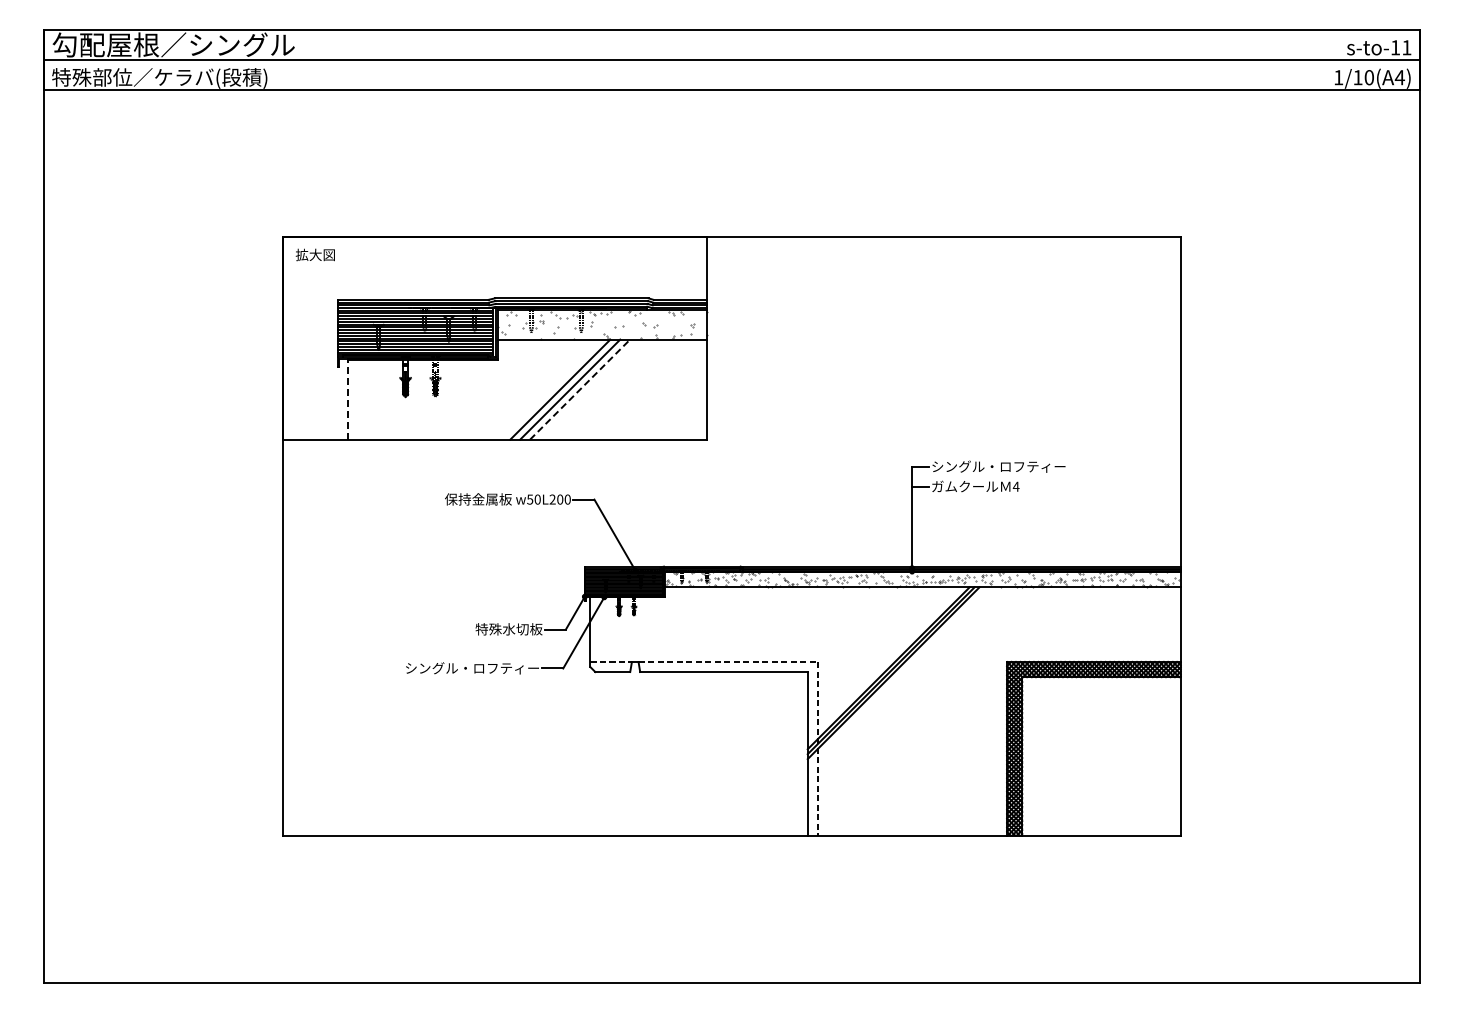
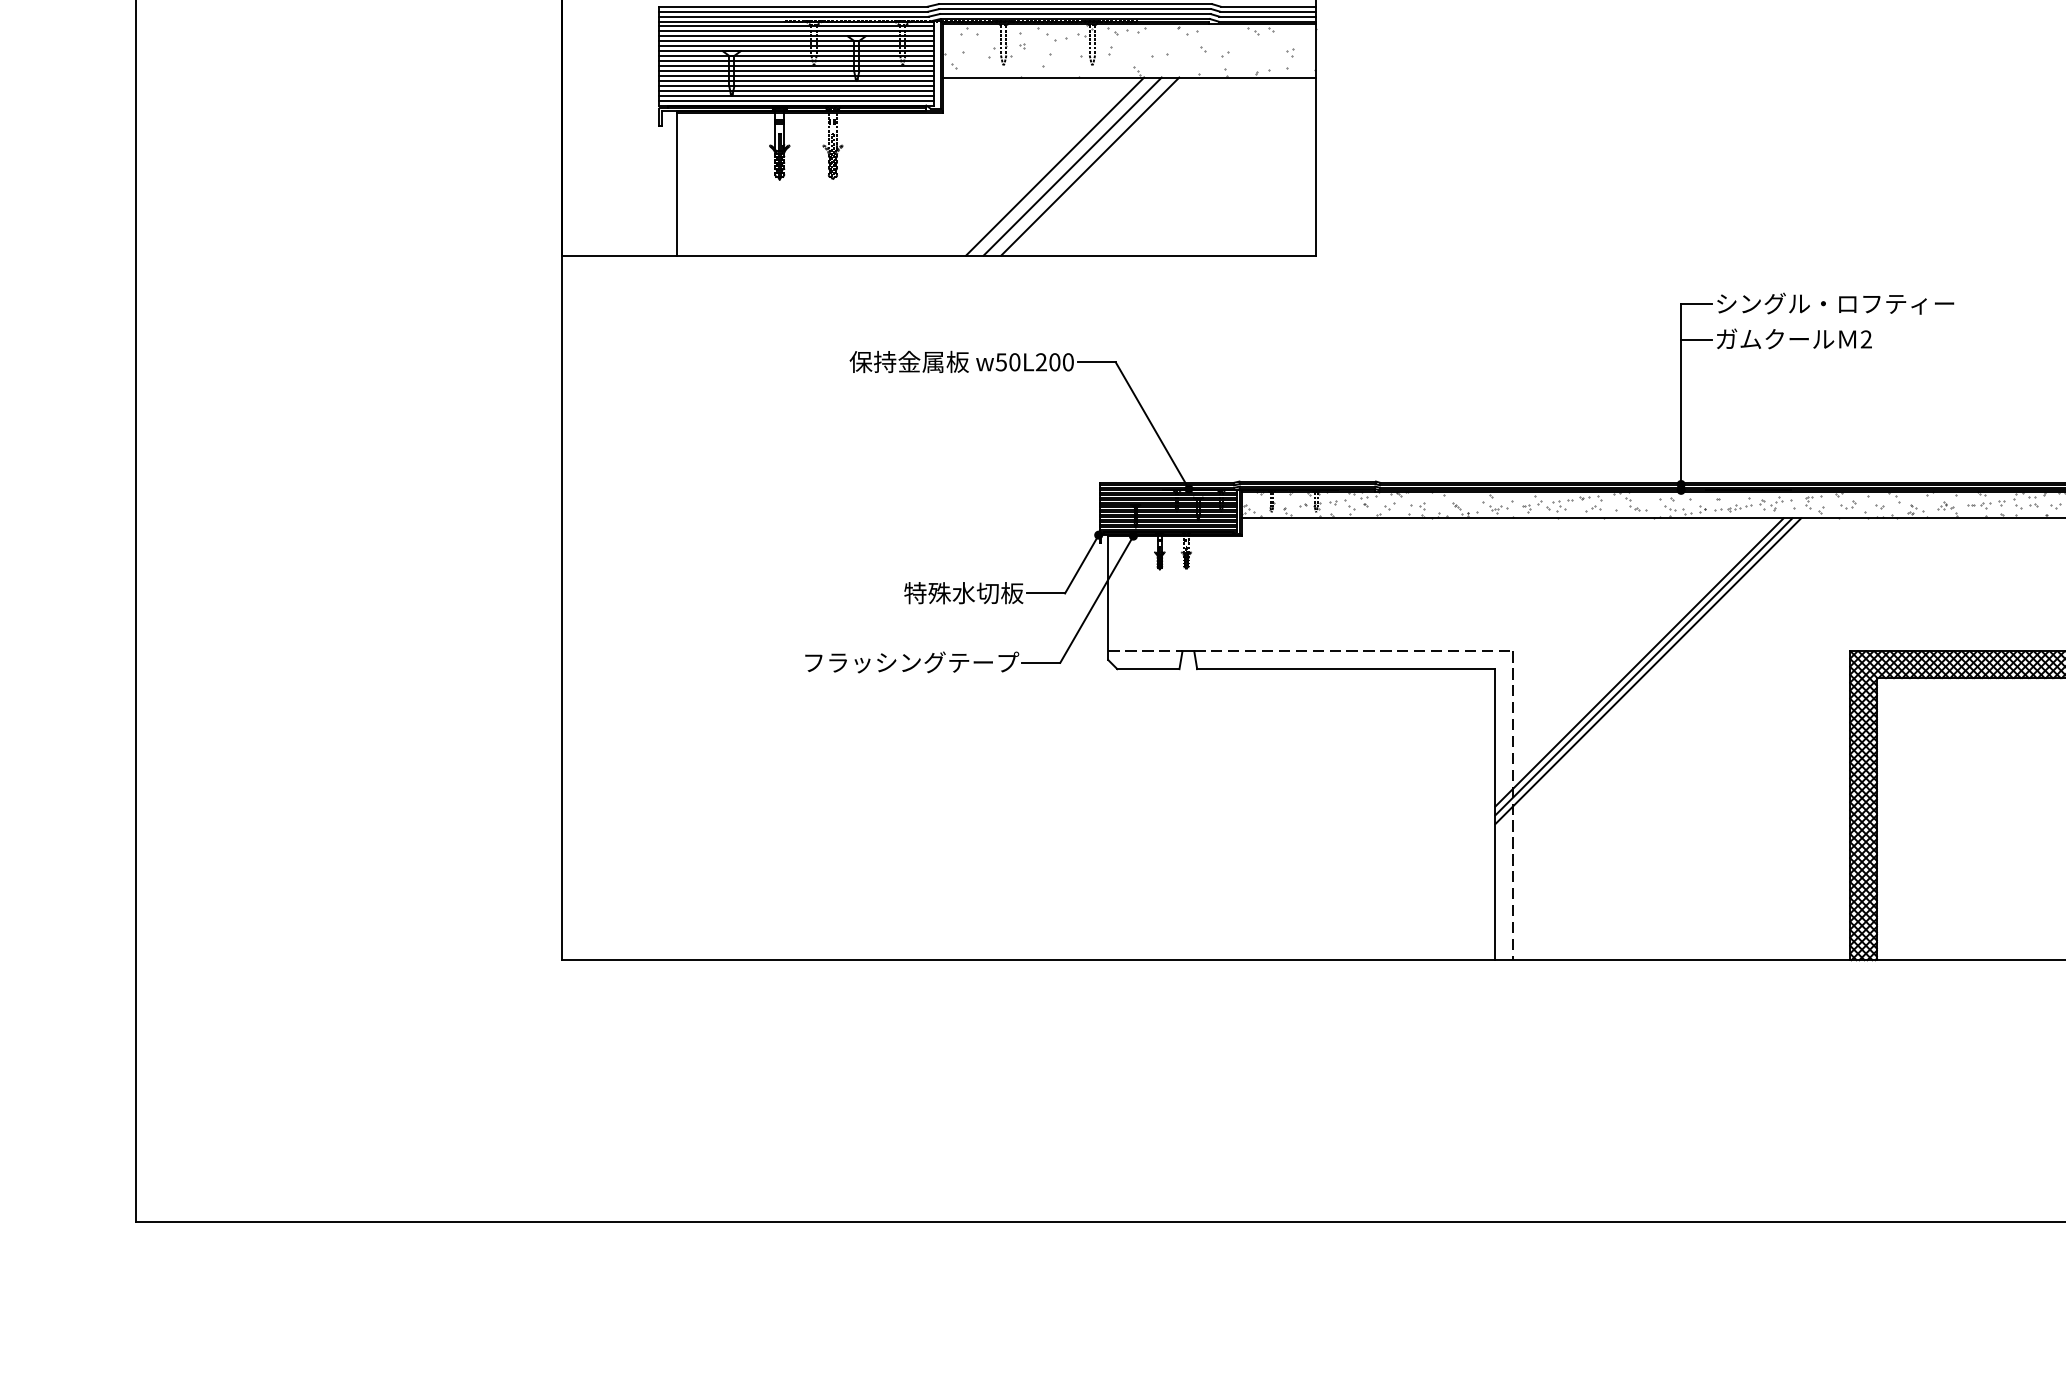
line: (580, 389) -> (1090, 166), dashed -> solid
line: (347, 399) -> (676, 184), dashed -> solid
text: (1015, 486) -> (1865, 338), 4 -> 2
text: (473, 668) -> (900, 662), シングル・ロフティー -> フラッシングテープ

